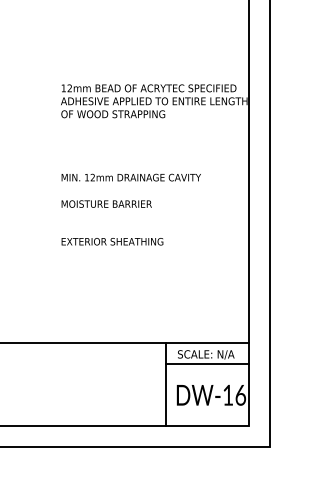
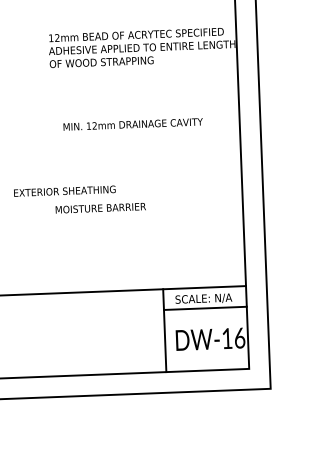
text: (130, 177) -> (132, 124), moved
text: (106, 203) -> (100, 207), moved
text: (112, 241) -> (64, 190), moved

